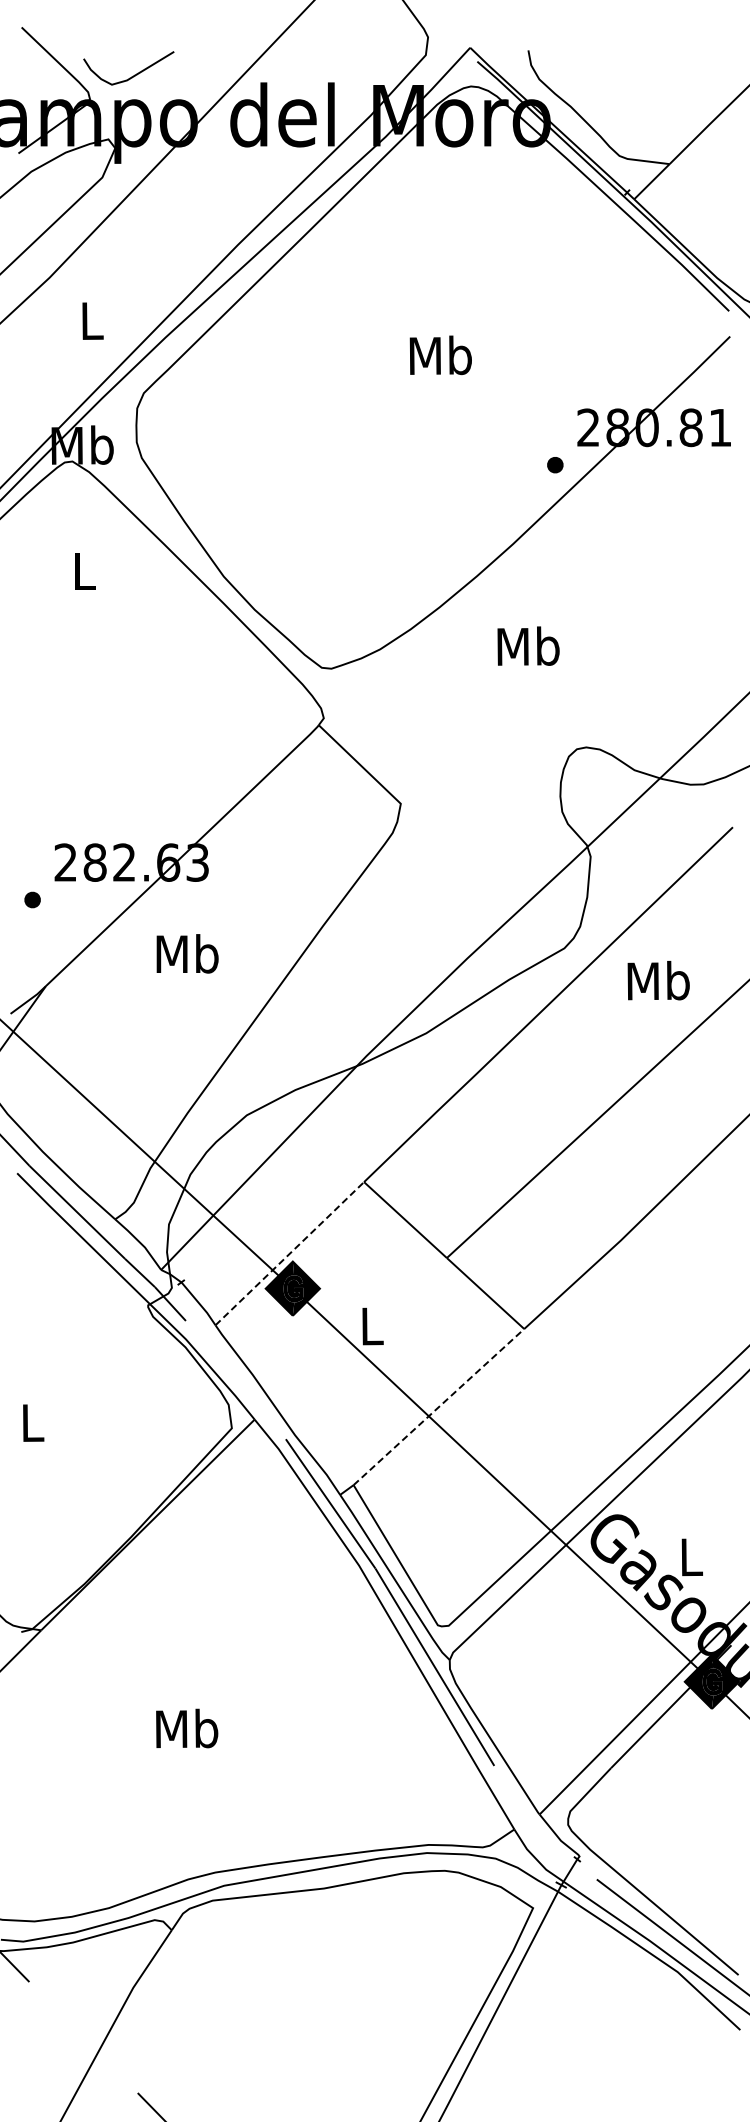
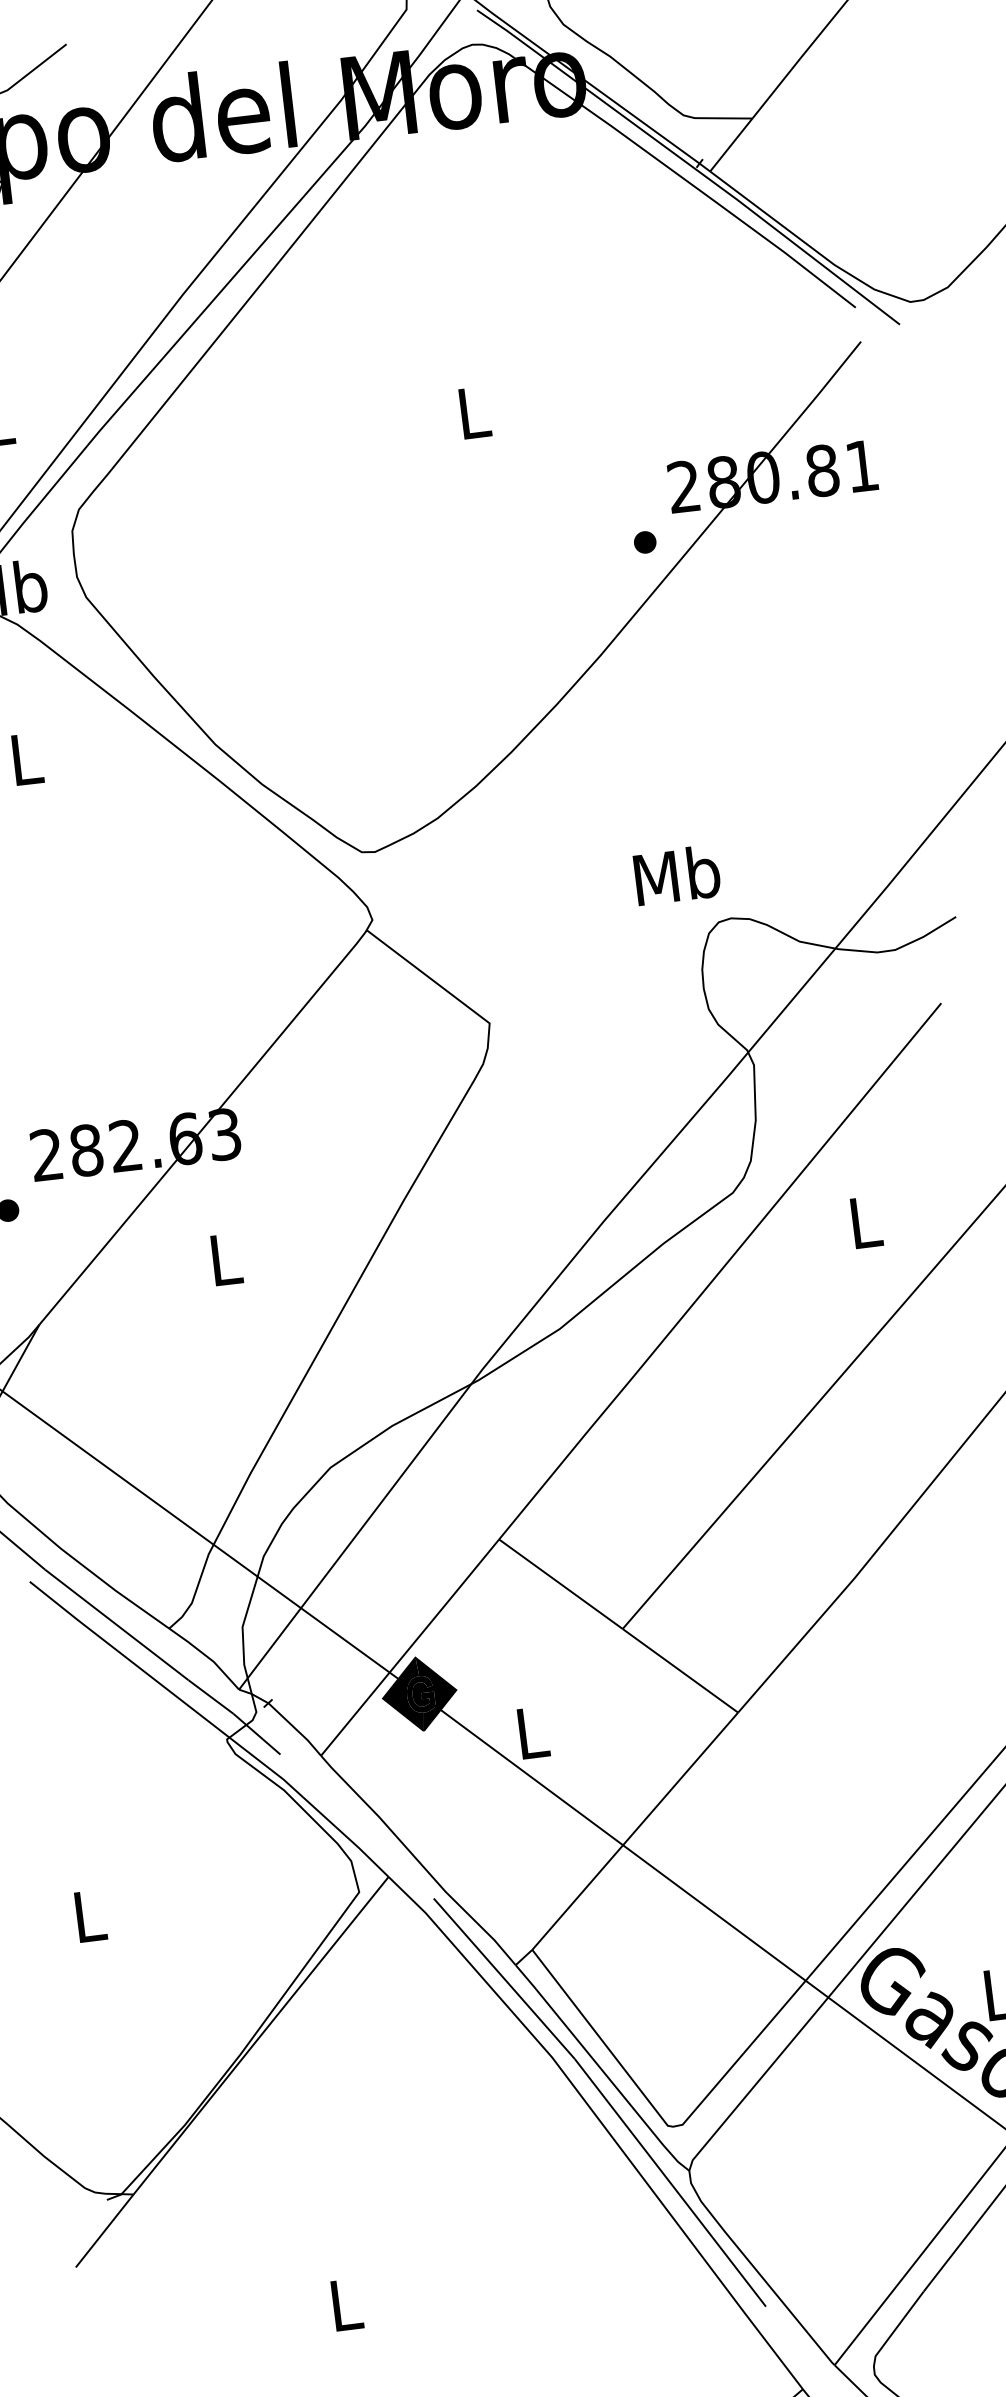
text: (440, 355) -> (473, 412), Mb -> L
text: (528, 645) -> (676, 874), moved
text: (187, 953) -> (225, 1258), Mb -> L
text: (658, 980) -> (864, 1221), Mb -> L
line: (290, 1253) -> (411, 1647), dashed -> solid
line: (439, 1406) -> (635, 1830), dashed -> solid
text: (187, 1728) -> (346, 2304), Mb -> L

